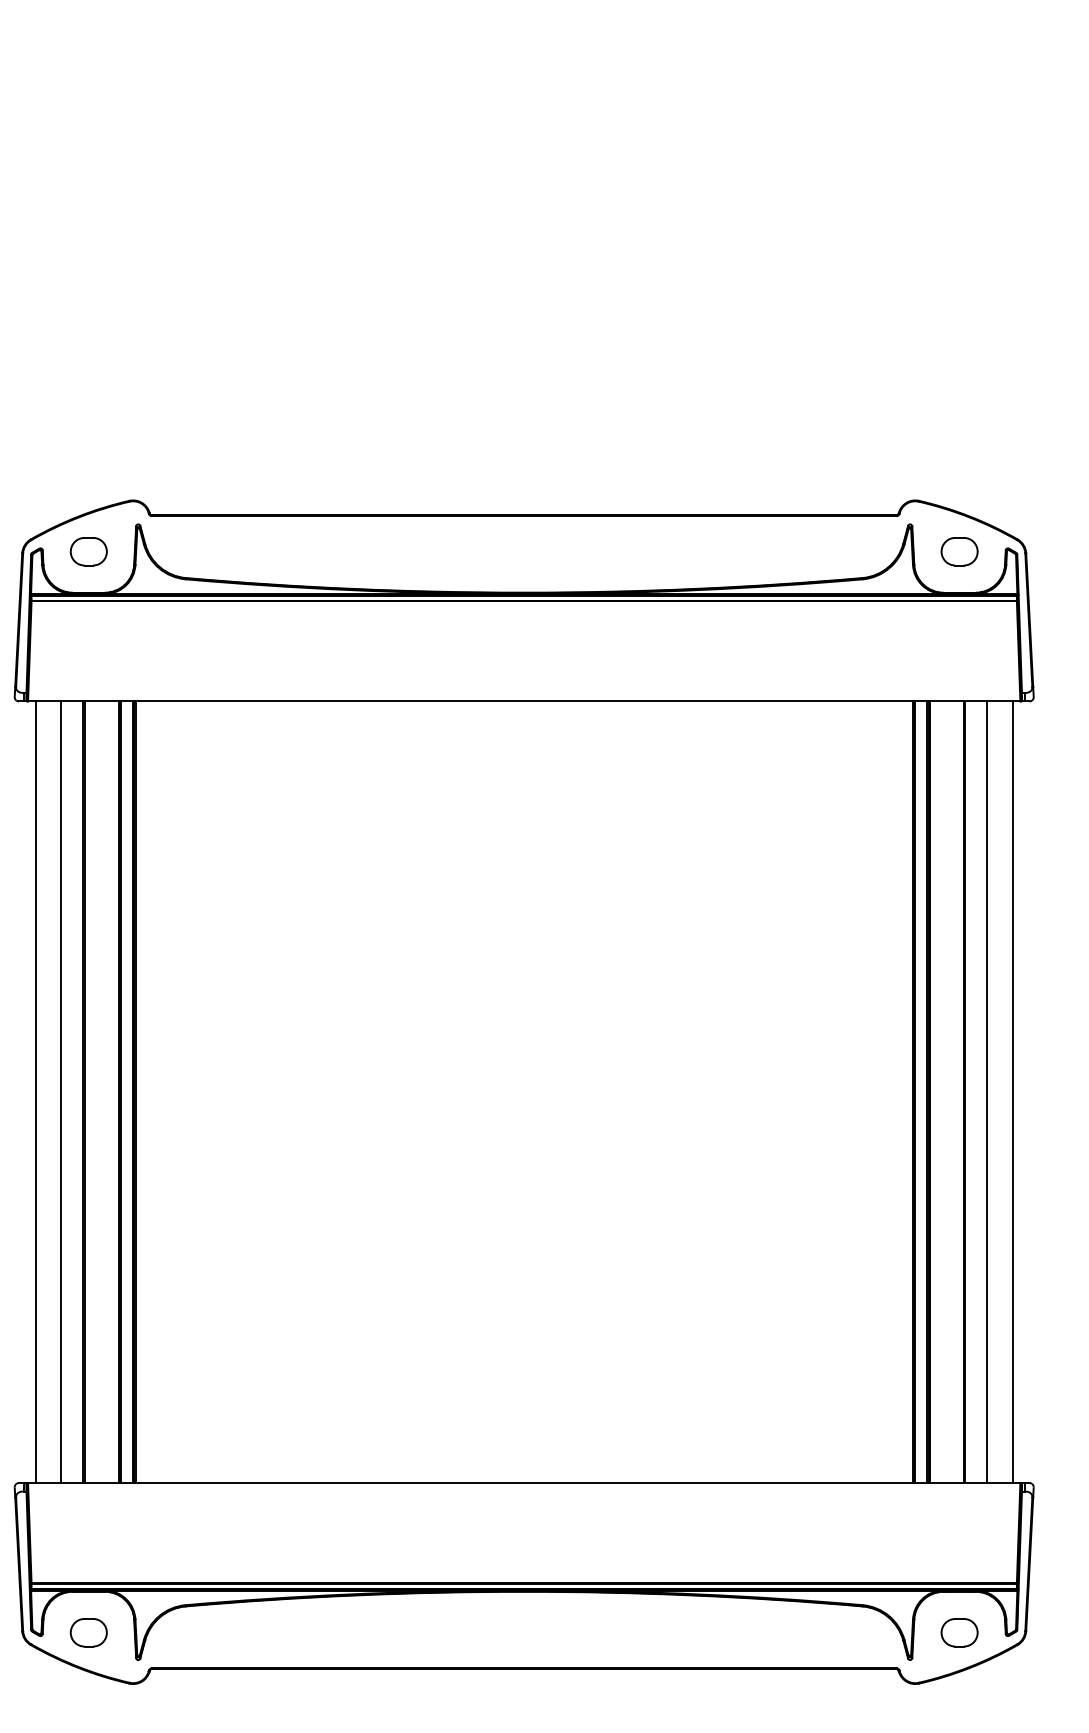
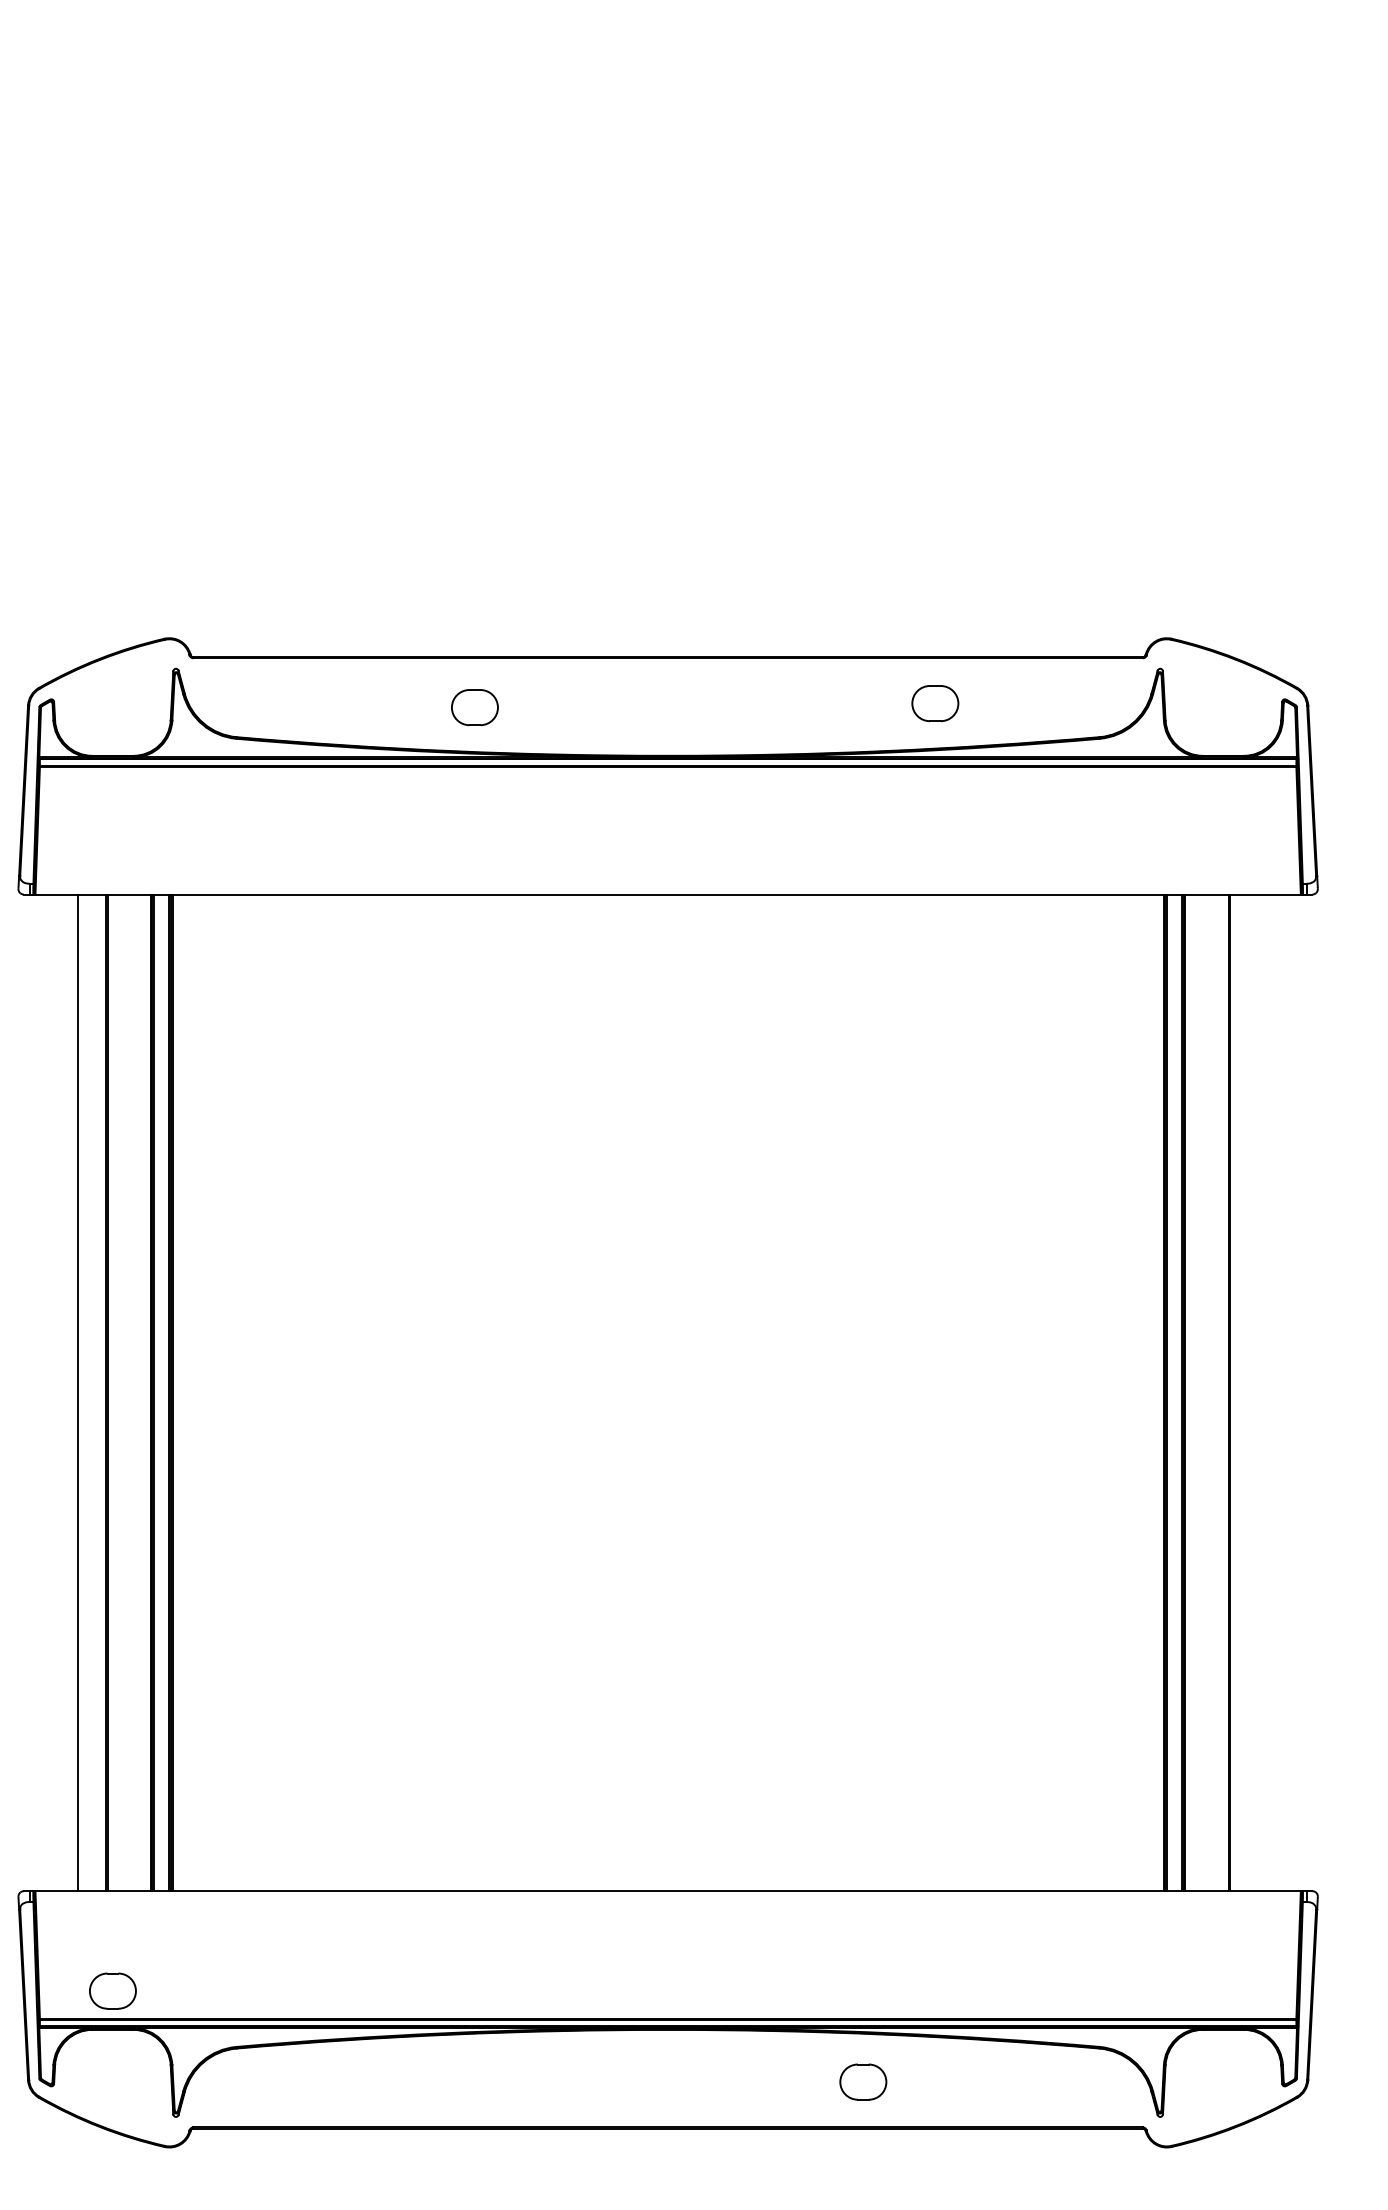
part: (88, 551) -> (474, 707), moved
part: (959, 551) -> (935, 703), moved
line: (35, 1091) -> (45, 1392), removed
line: (987, 1091) -> (1258, 1392), removed
line: (1013, 1091) -> (1291, 1392), removed
part: (88, 1632) -> (112, 1990), moved
part: (959, 1632) -> (863, 2081), moved

